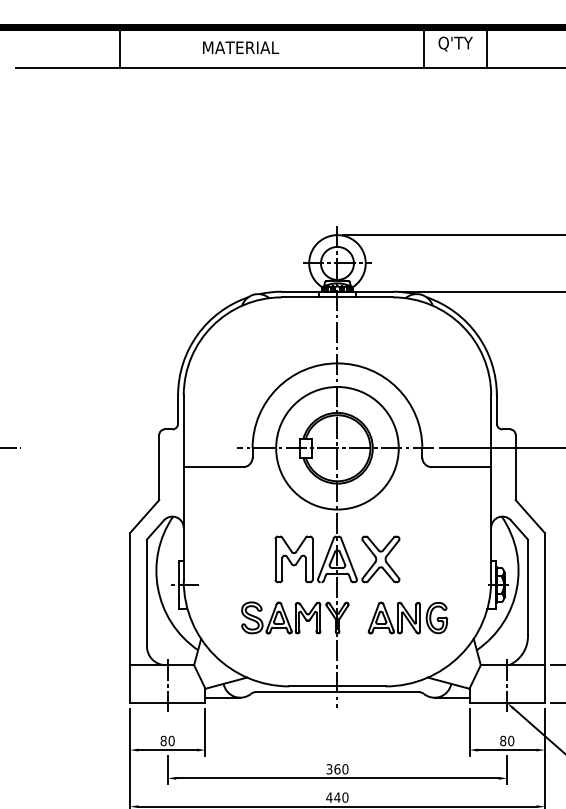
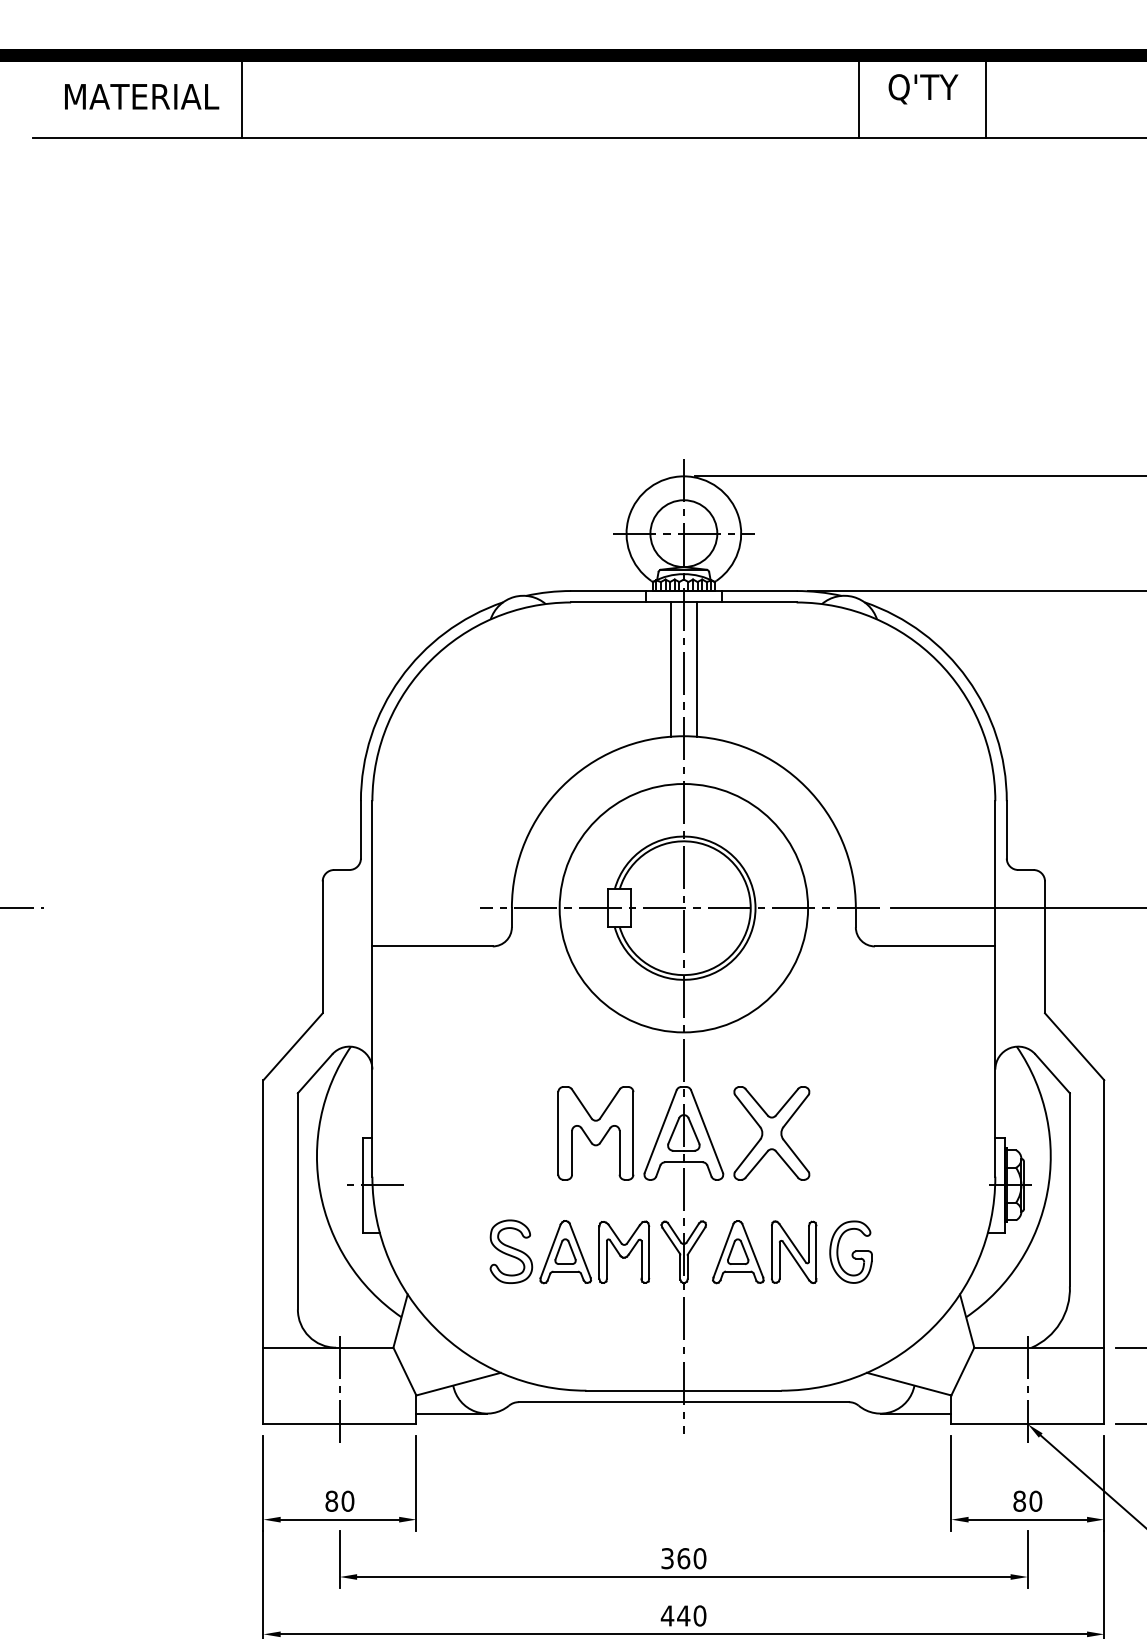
text: (241, 47) -> (142, 96), moved
line: (330, 330) -> (669, 669), added
line: (344, 330) -> (698, 669), added
part: (407, 617) -> (791, 1251), moved

